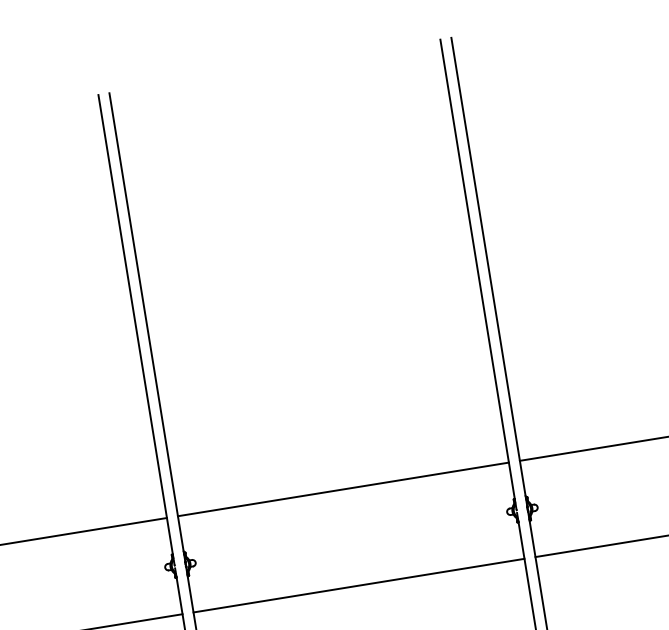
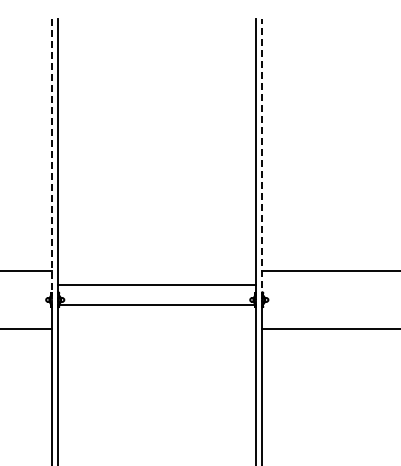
line: (489, 271) -> (262, 158), solid -> dashed
line: (136, 330) -> (51, 159), solid -> dashed
line: (342, 489) -> (156, 285), moved
line: (357, 585) -> (156, 304), moved

